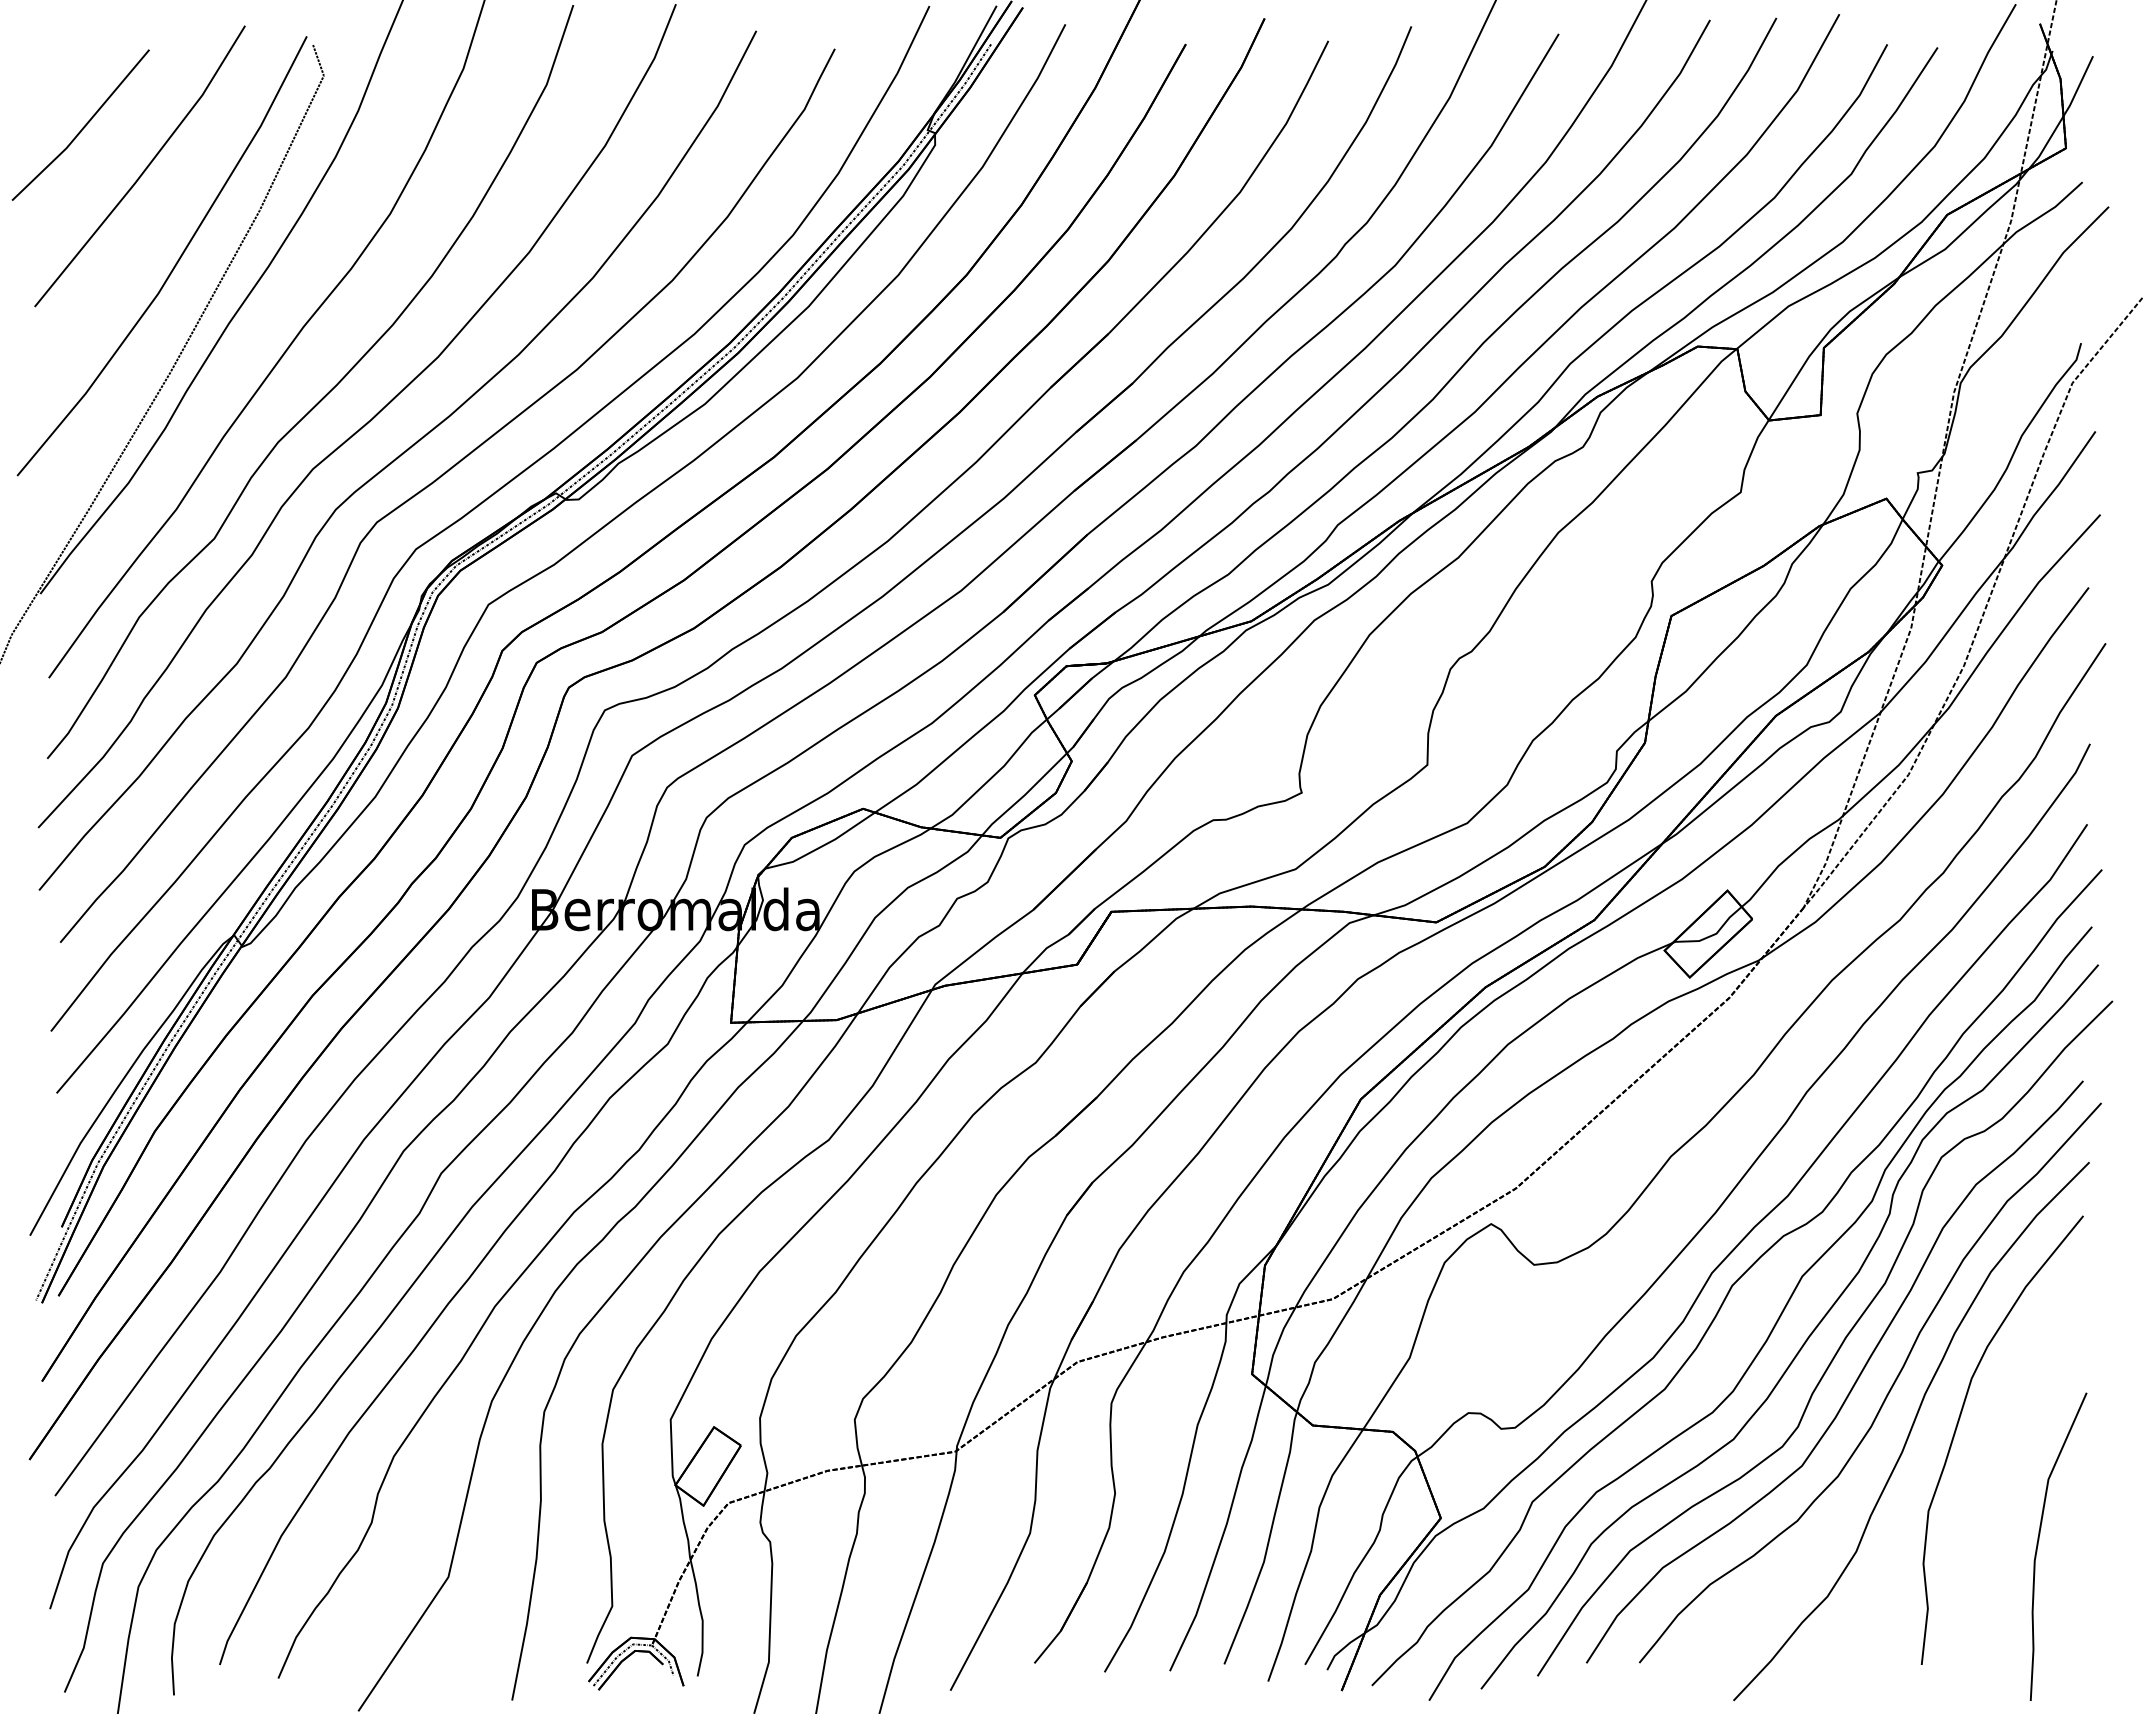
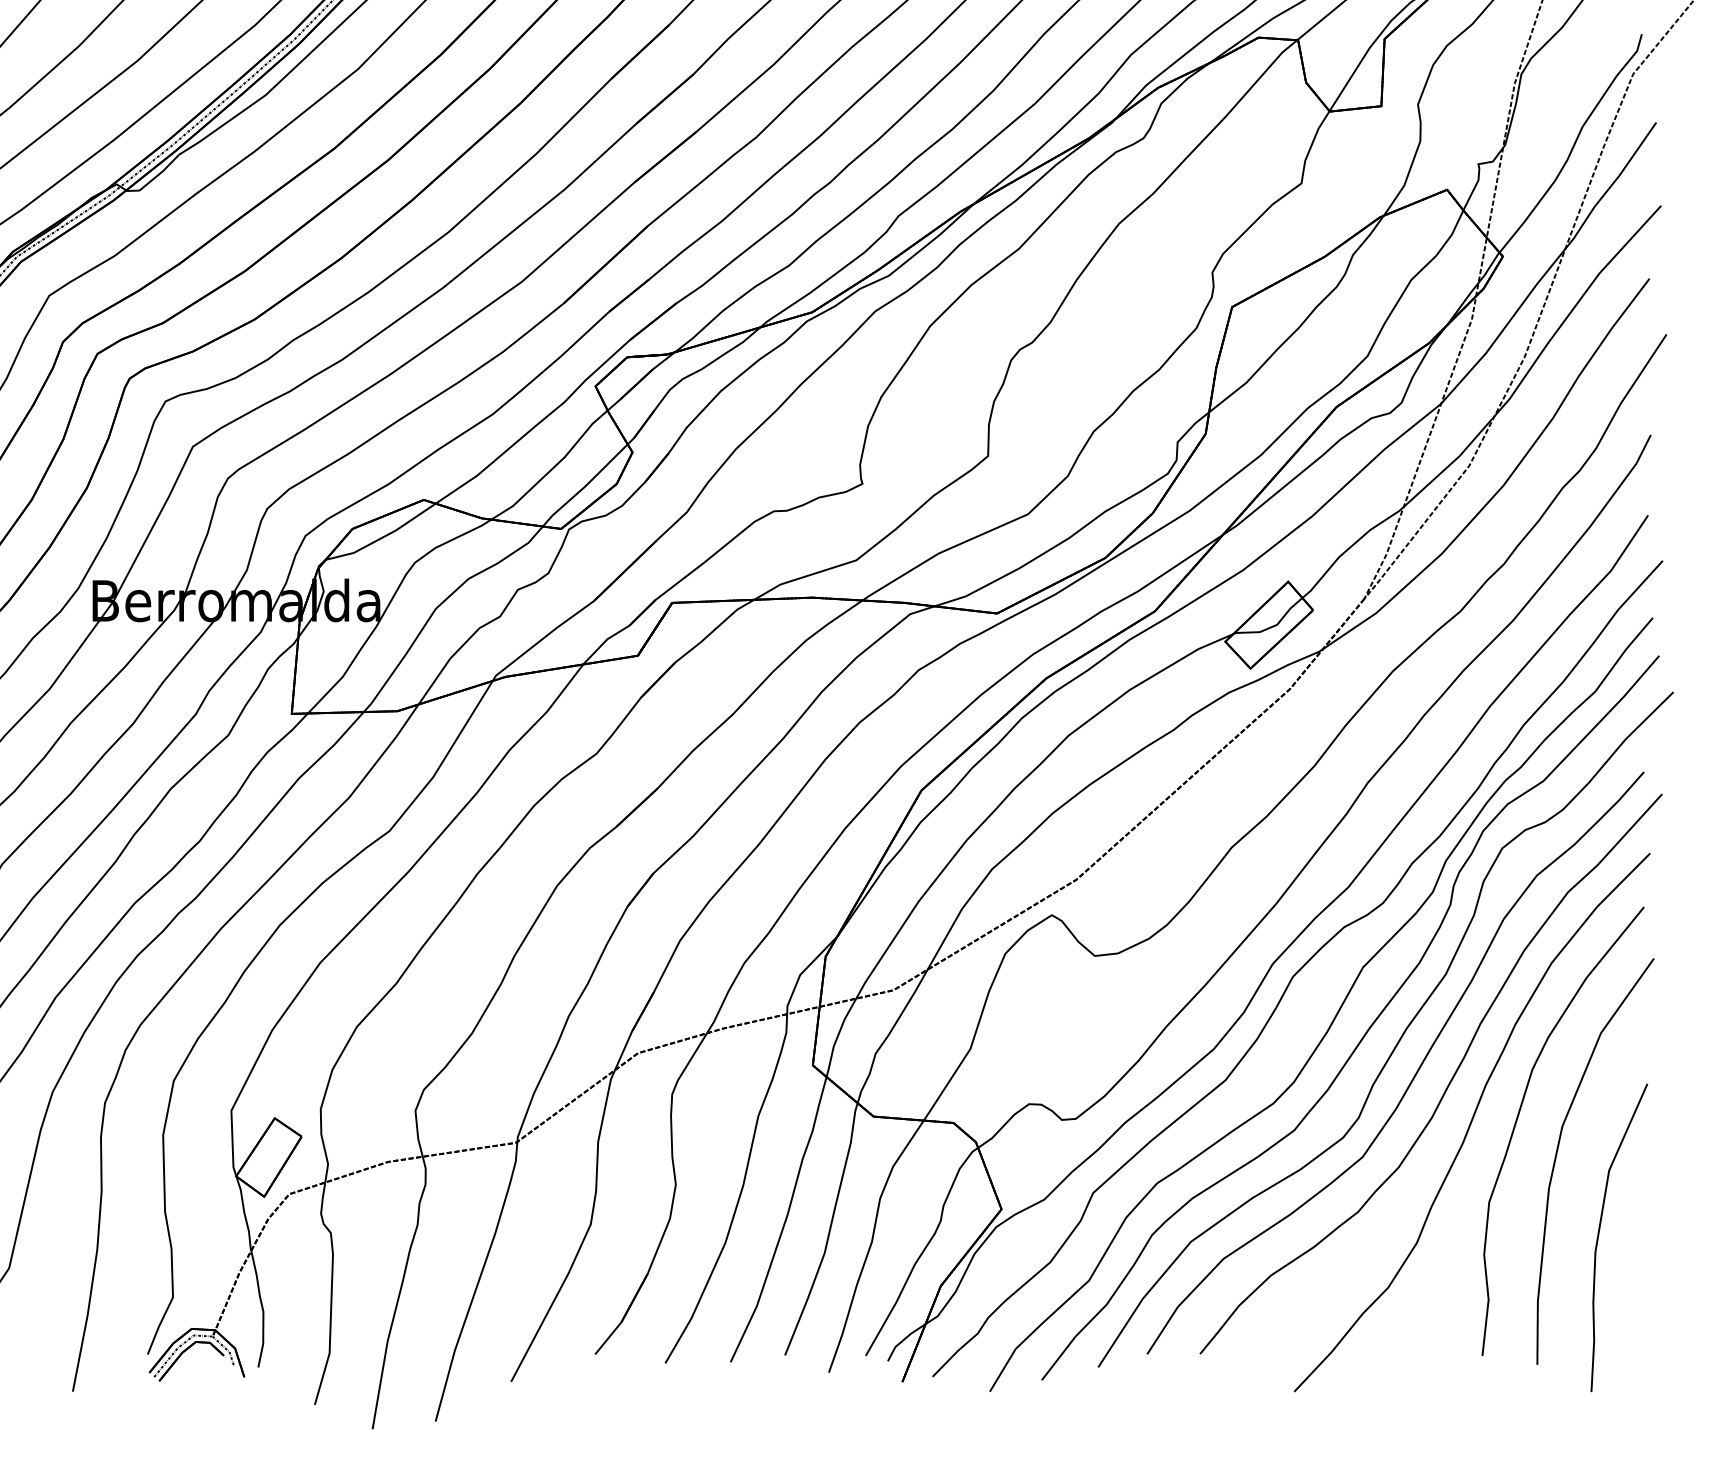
curve: (1997, 1460) -> (1558, 1151), added

